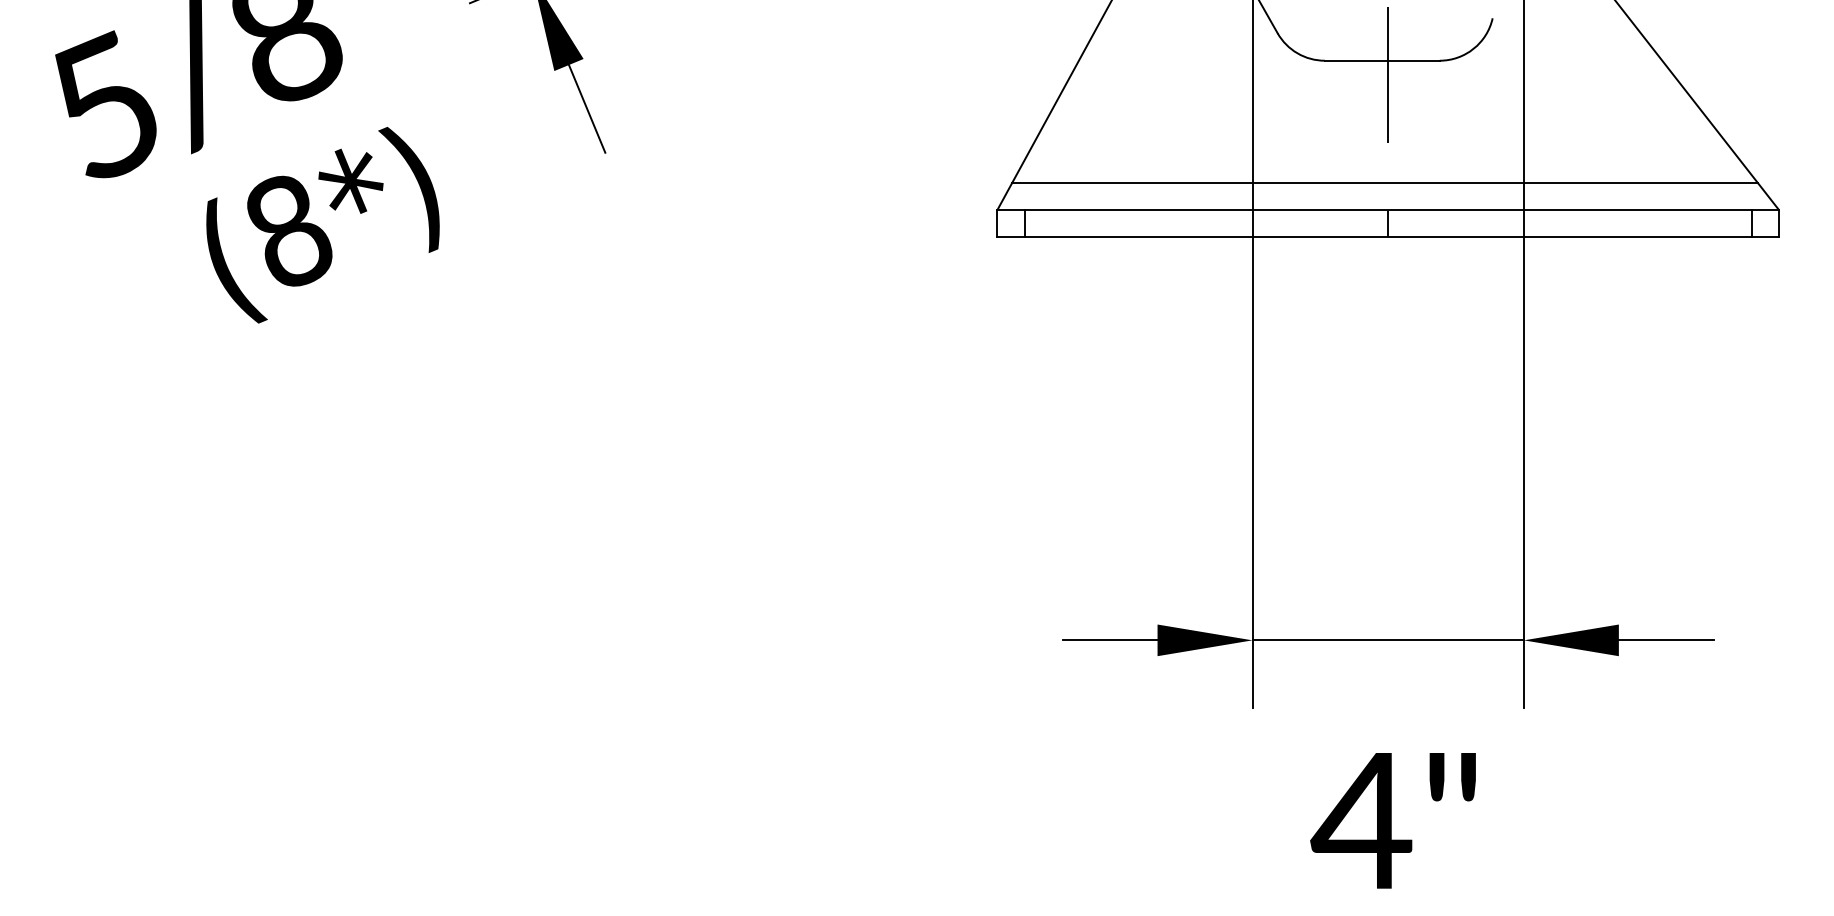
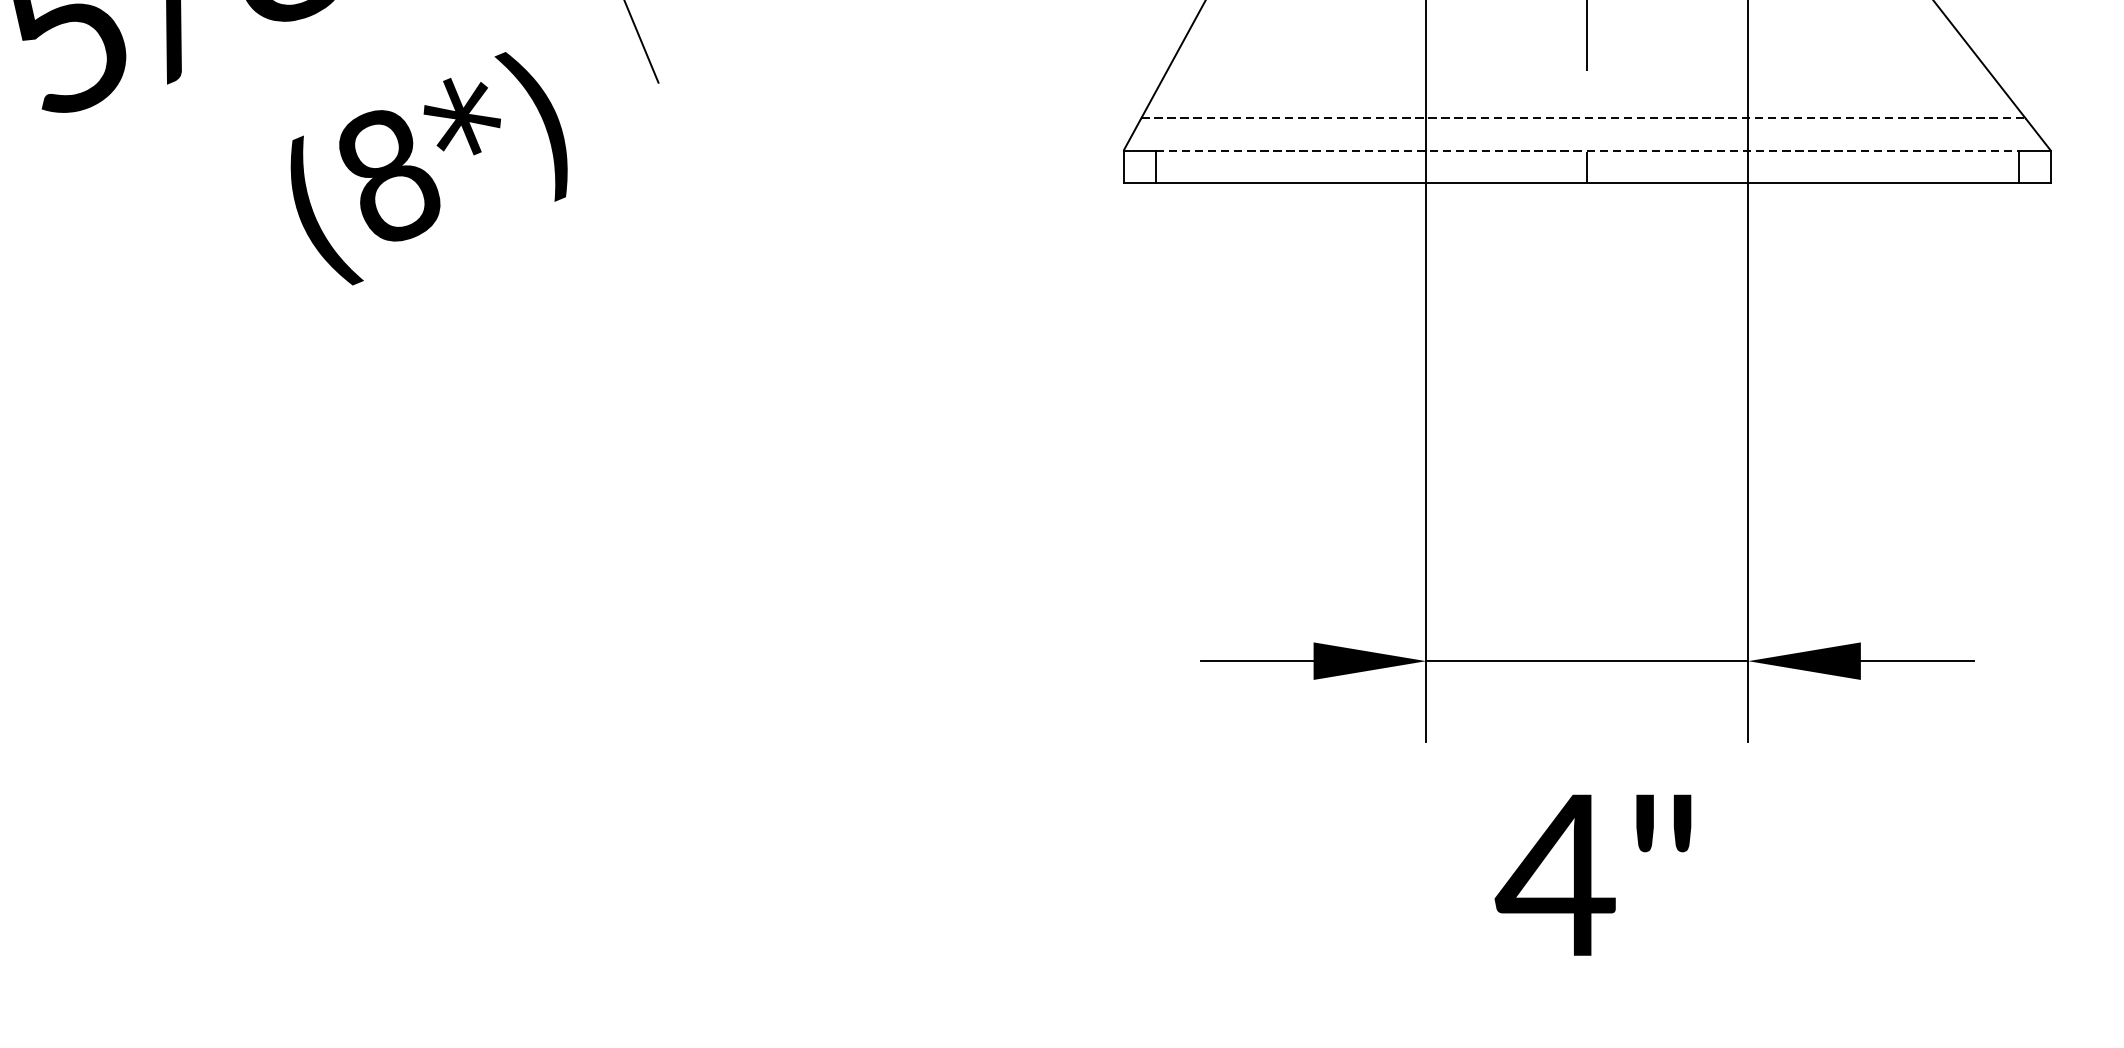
line: (1385, 182) -> (1584, 118), solid -> dashed
line: (1388, 209) -> (1587, 150), solid -> dashed
text: (322, 225) -> (428, 169), moved

